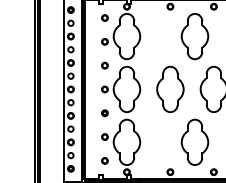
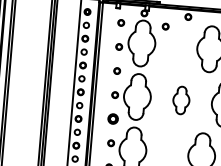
part: (148, 17) -> (165, 26), added
part: (170, 88) -> (181, 99), size x0.6
part: (104, 113) -> (112, 119), size x1.6

